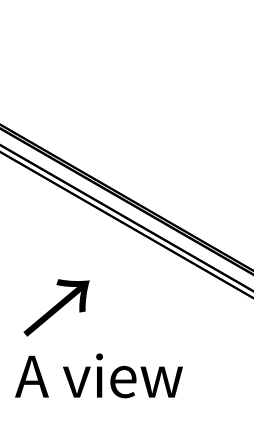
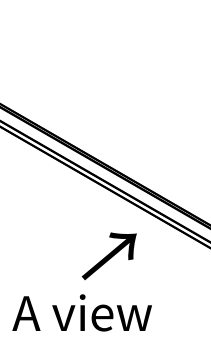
text: (56, 307) -> (109, 256), moved

